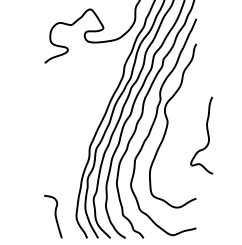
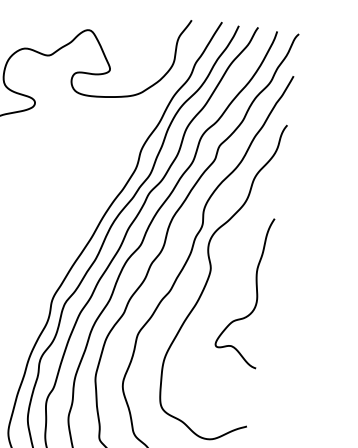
curve: (207, 135) -> (255, 292), moved

